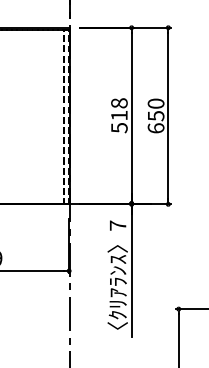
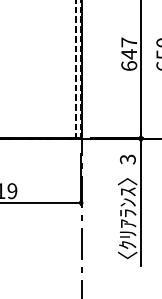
text: (119, 115) -> (129, 54), 518 -> 647
text: (117, 225) -> (127, 159), 7 -> 3

